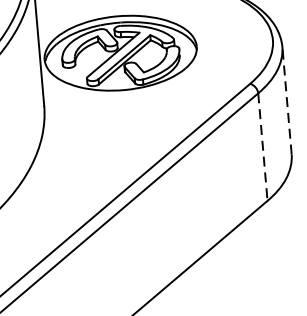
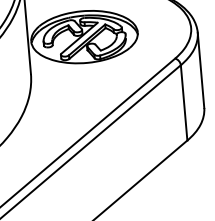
line: (287, 100) -> (201, 70), dashed -> solid
line: (263, 146) -> (184, 102), dashed -> solid

